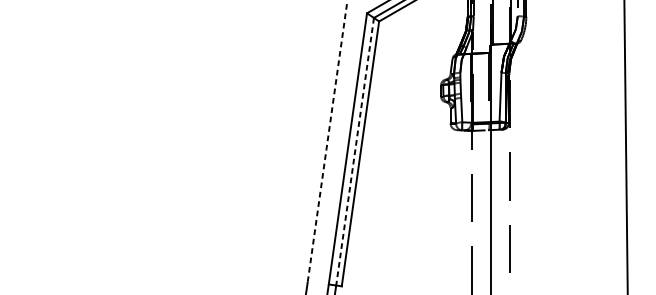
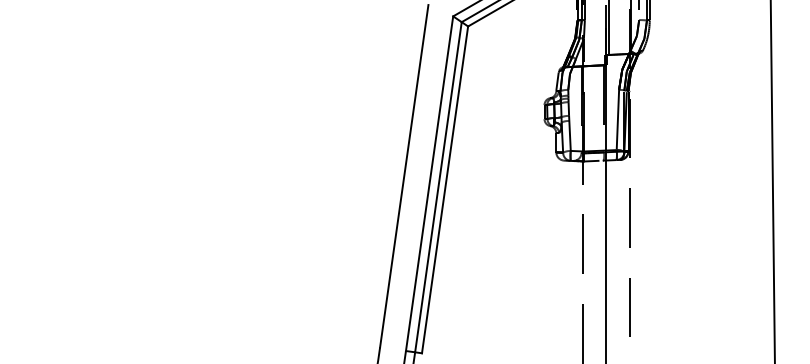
line: (327, 143) -> (404, 176), dashed -> solid
line: (355, 151) -> (438, 187), dashed -> solid

